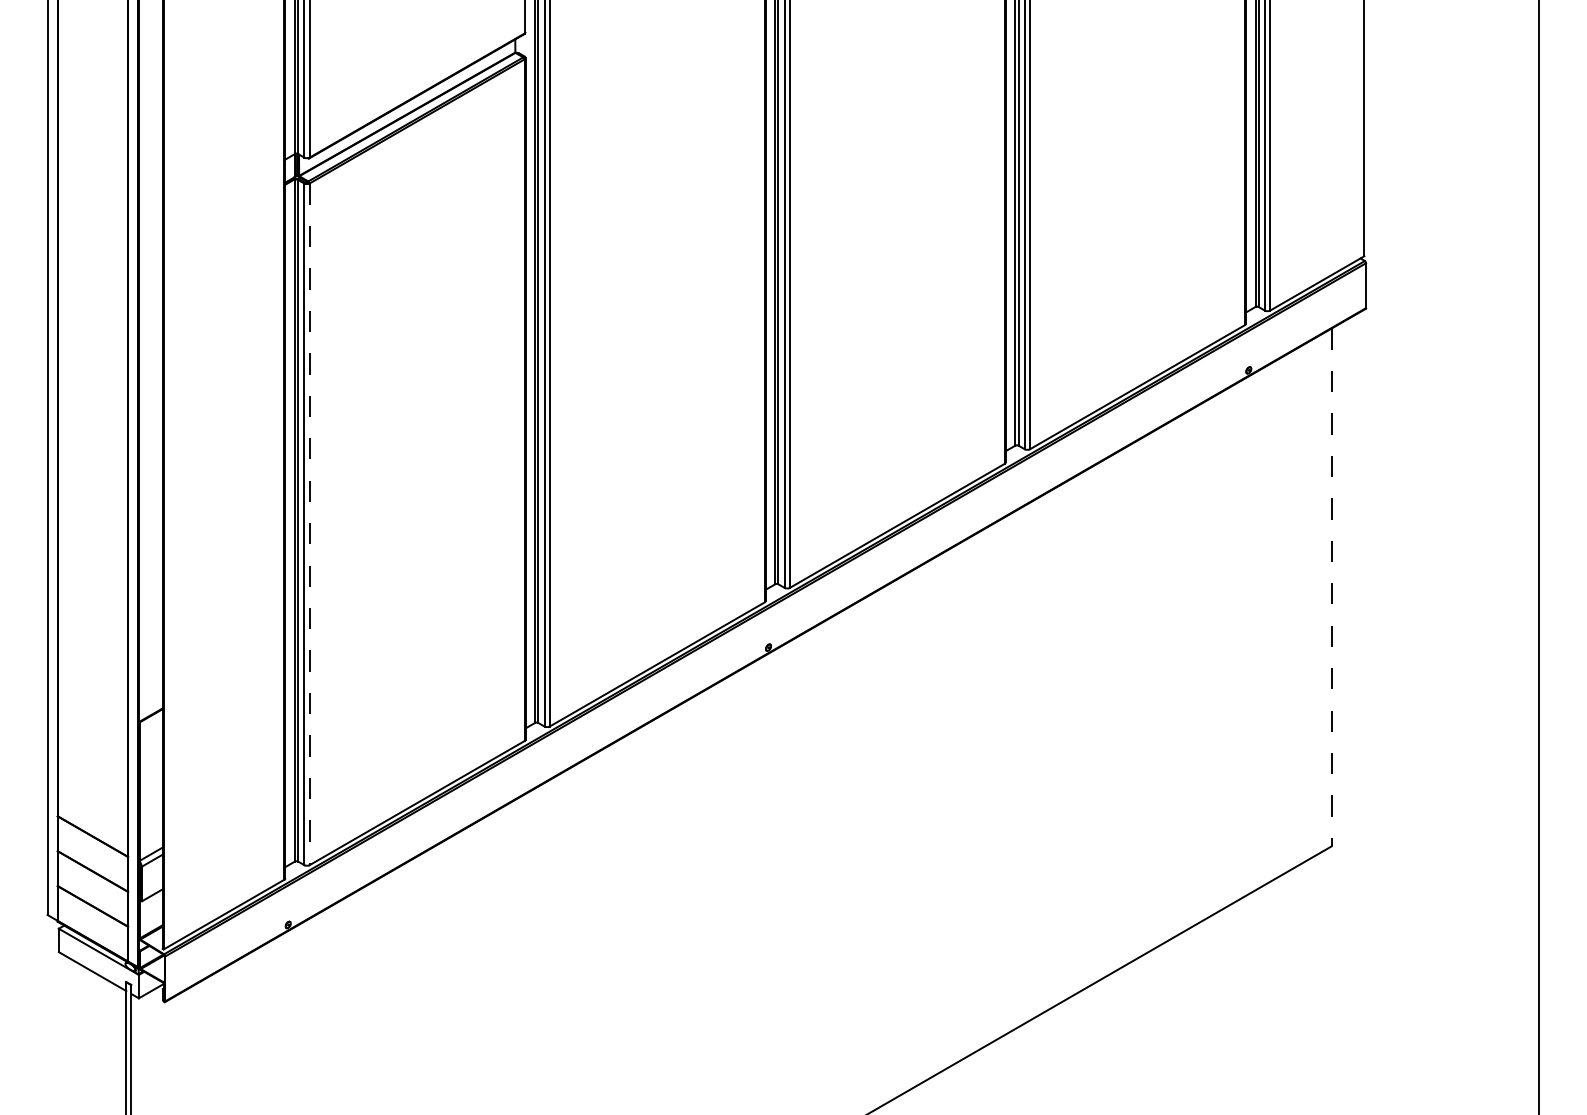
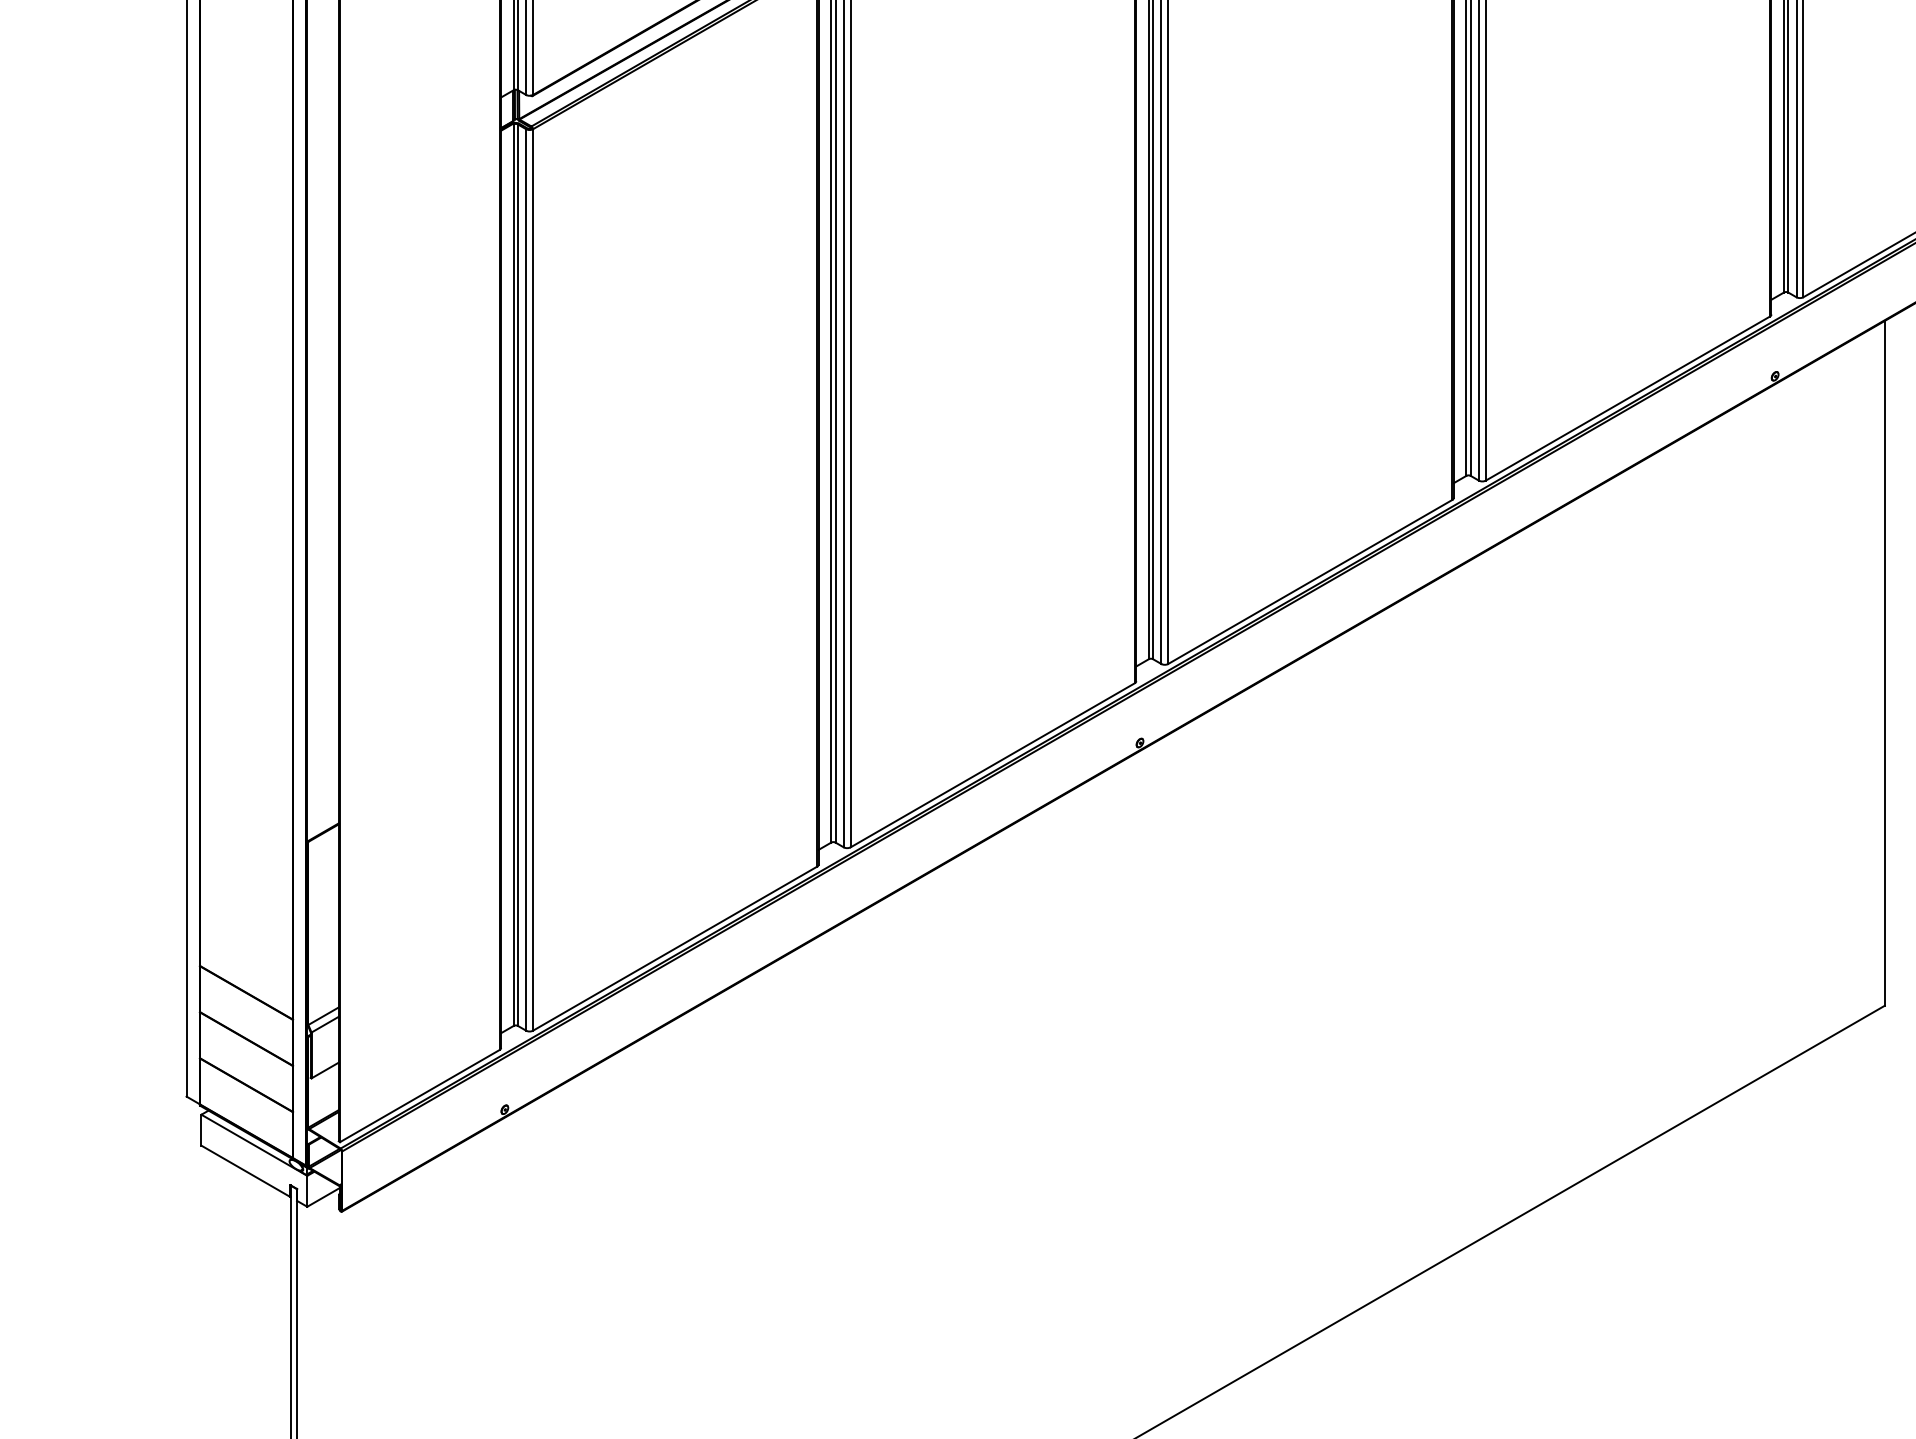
line: (309, 524) -> (532, 580), dashed -> solid
line: (1331, 587) -> (1884, 663), dashed -> solid

